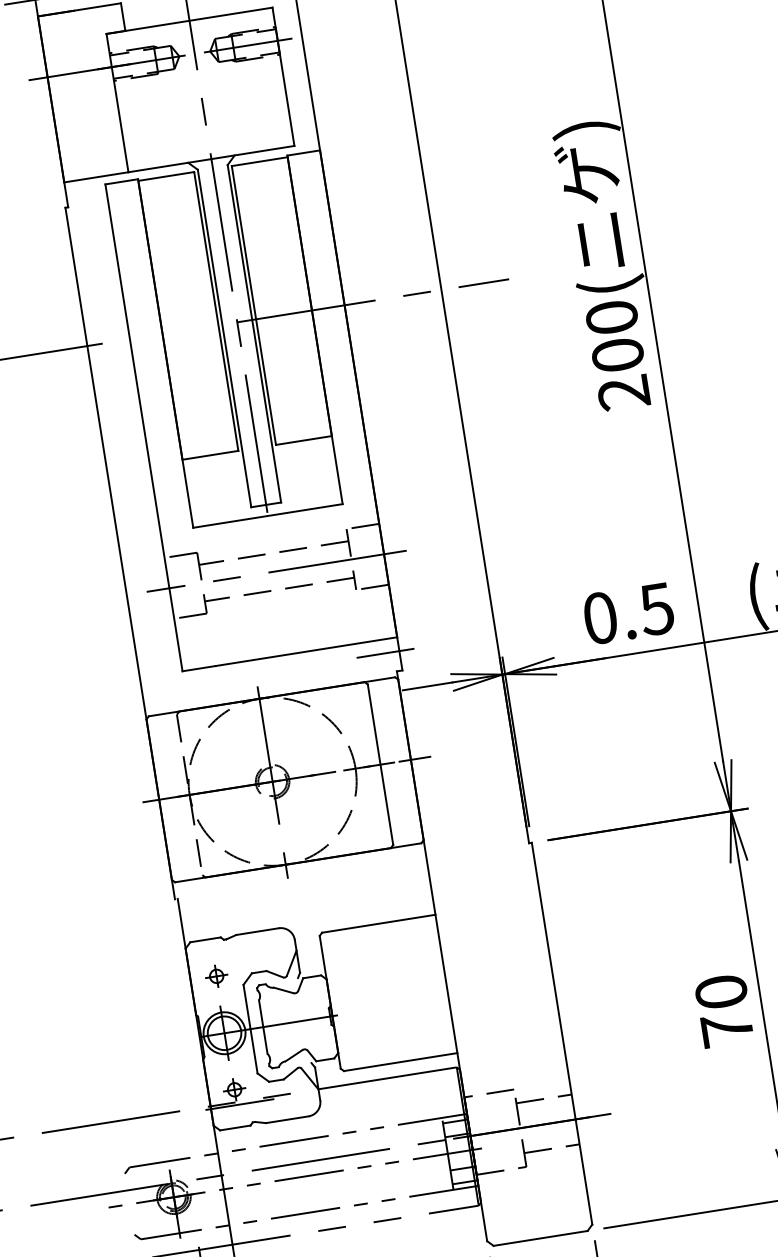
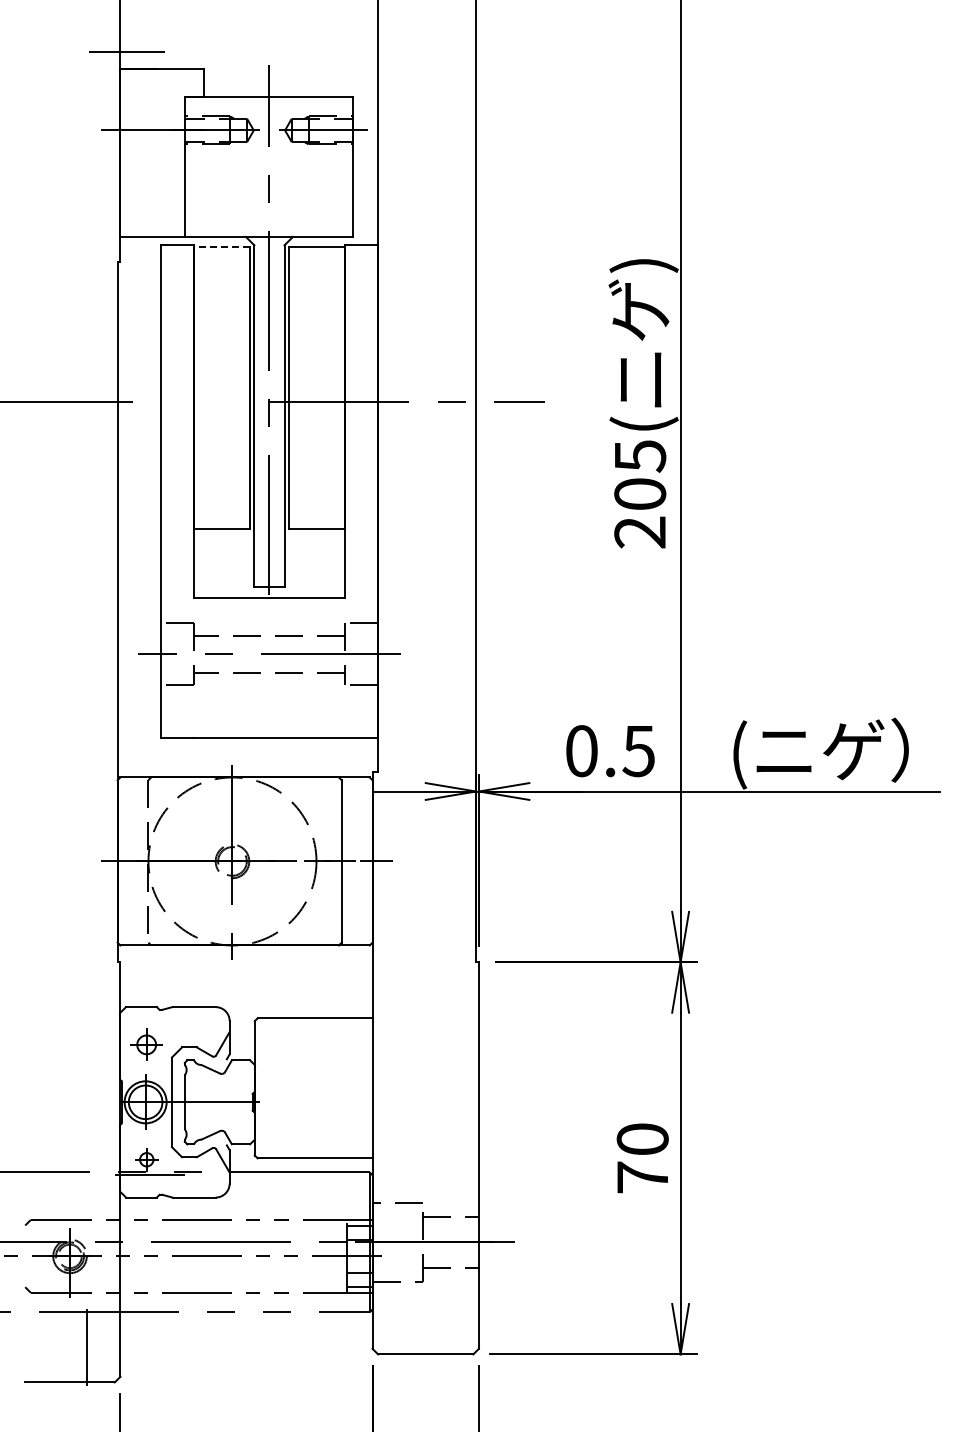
line: (165, 176) -> (221, 246), solid -> dashed
text: (612, 317) -> (640, 456), 200( -> 205(
line: (384, 653) -> (363, 752), removed
part: (216, 976) -> (146, 1044), size x1.4

